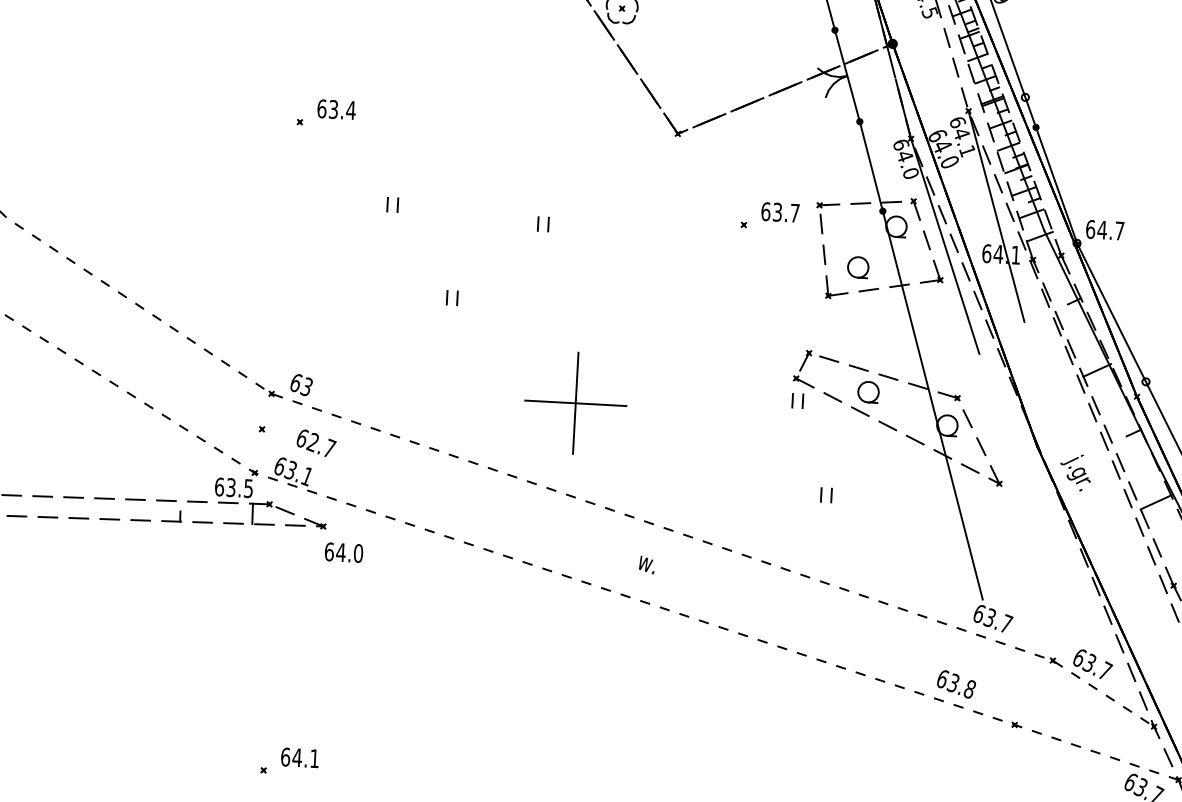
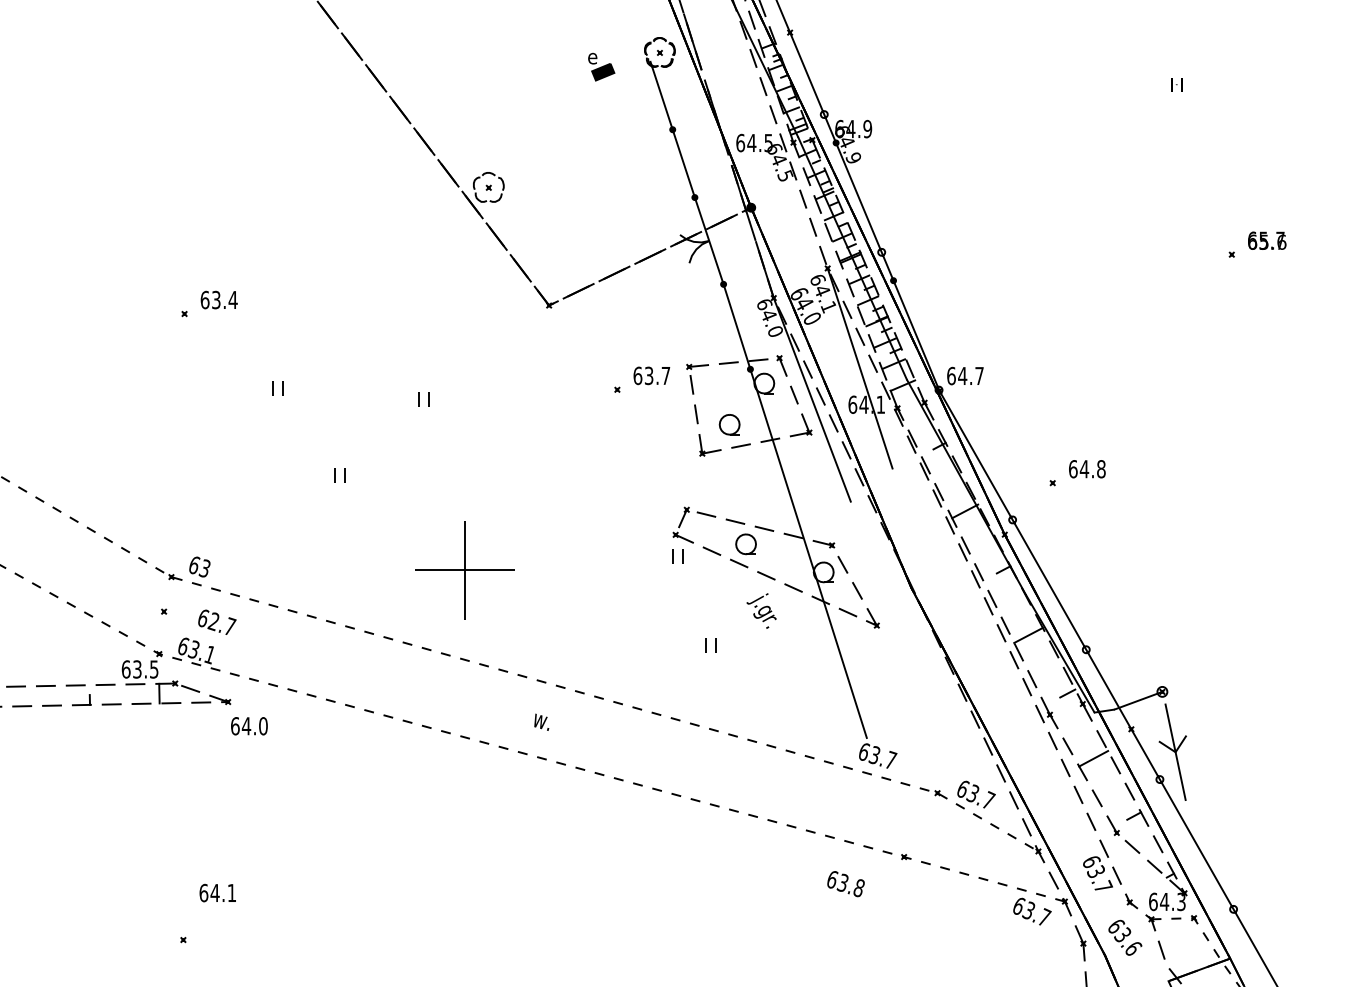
text: (1075, 472) -> (761, 610), moved
text: (955, 684) -> (845, 884), moved
text: (299, 757) -> (217, 892), moved

